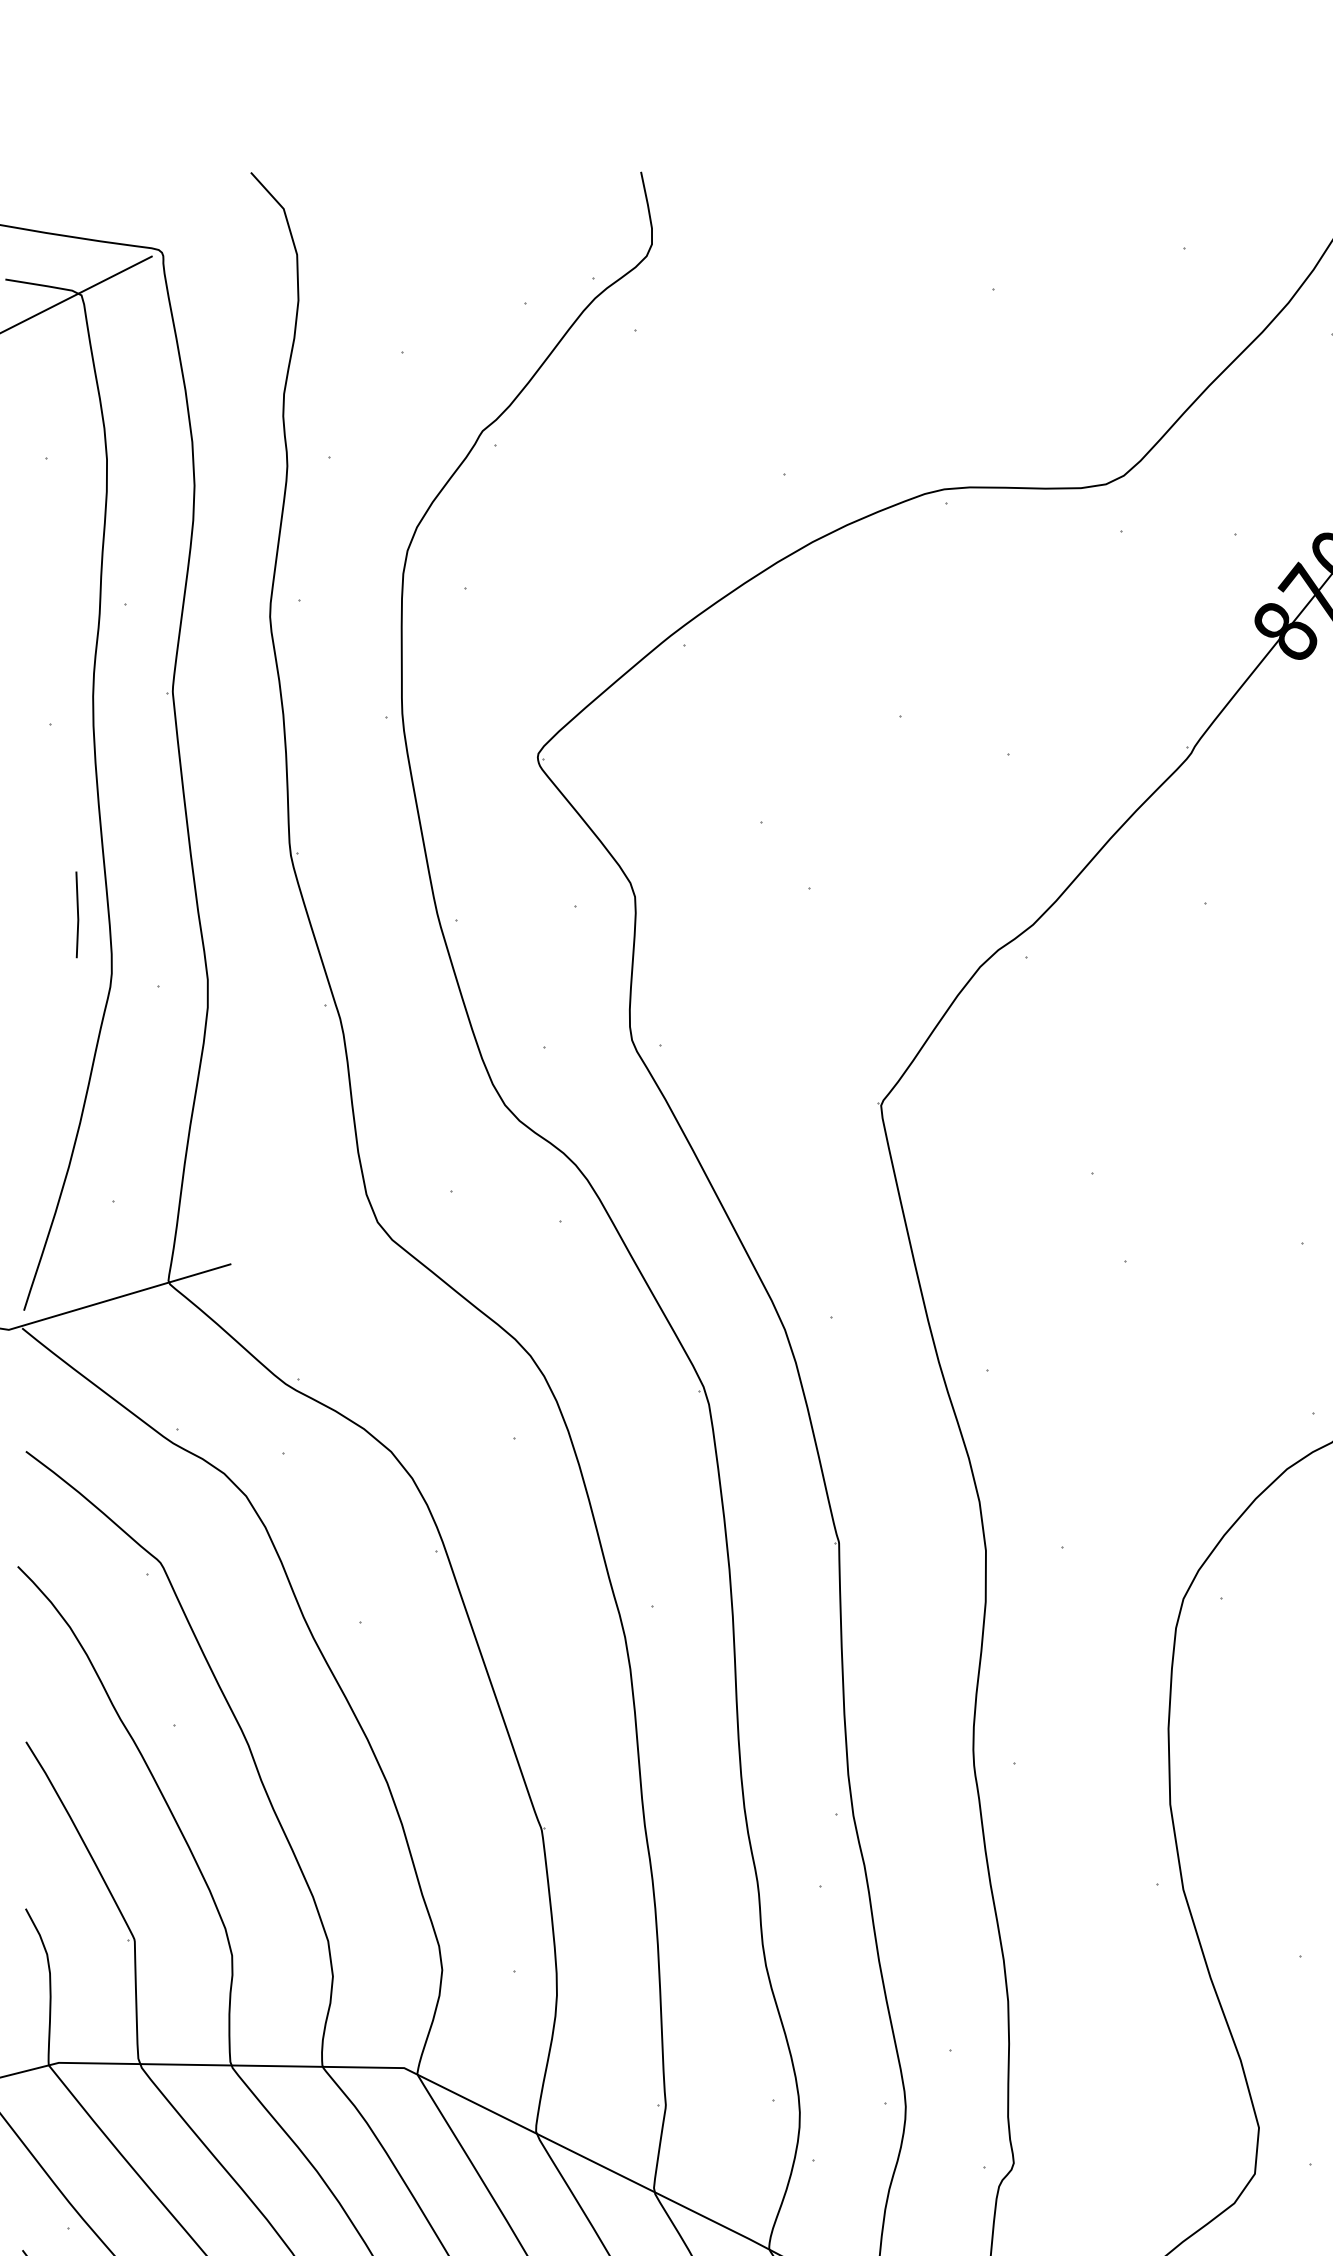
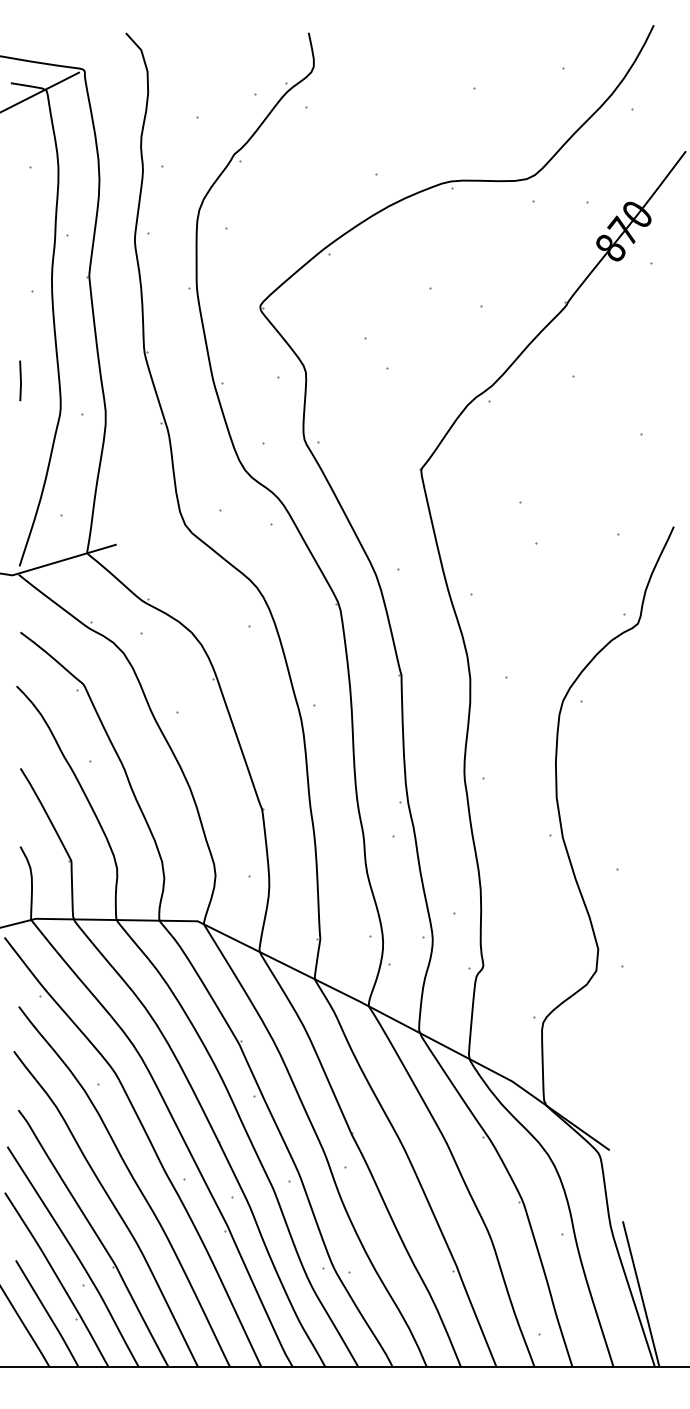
line: (77, 913) -> (20, 380), moved

